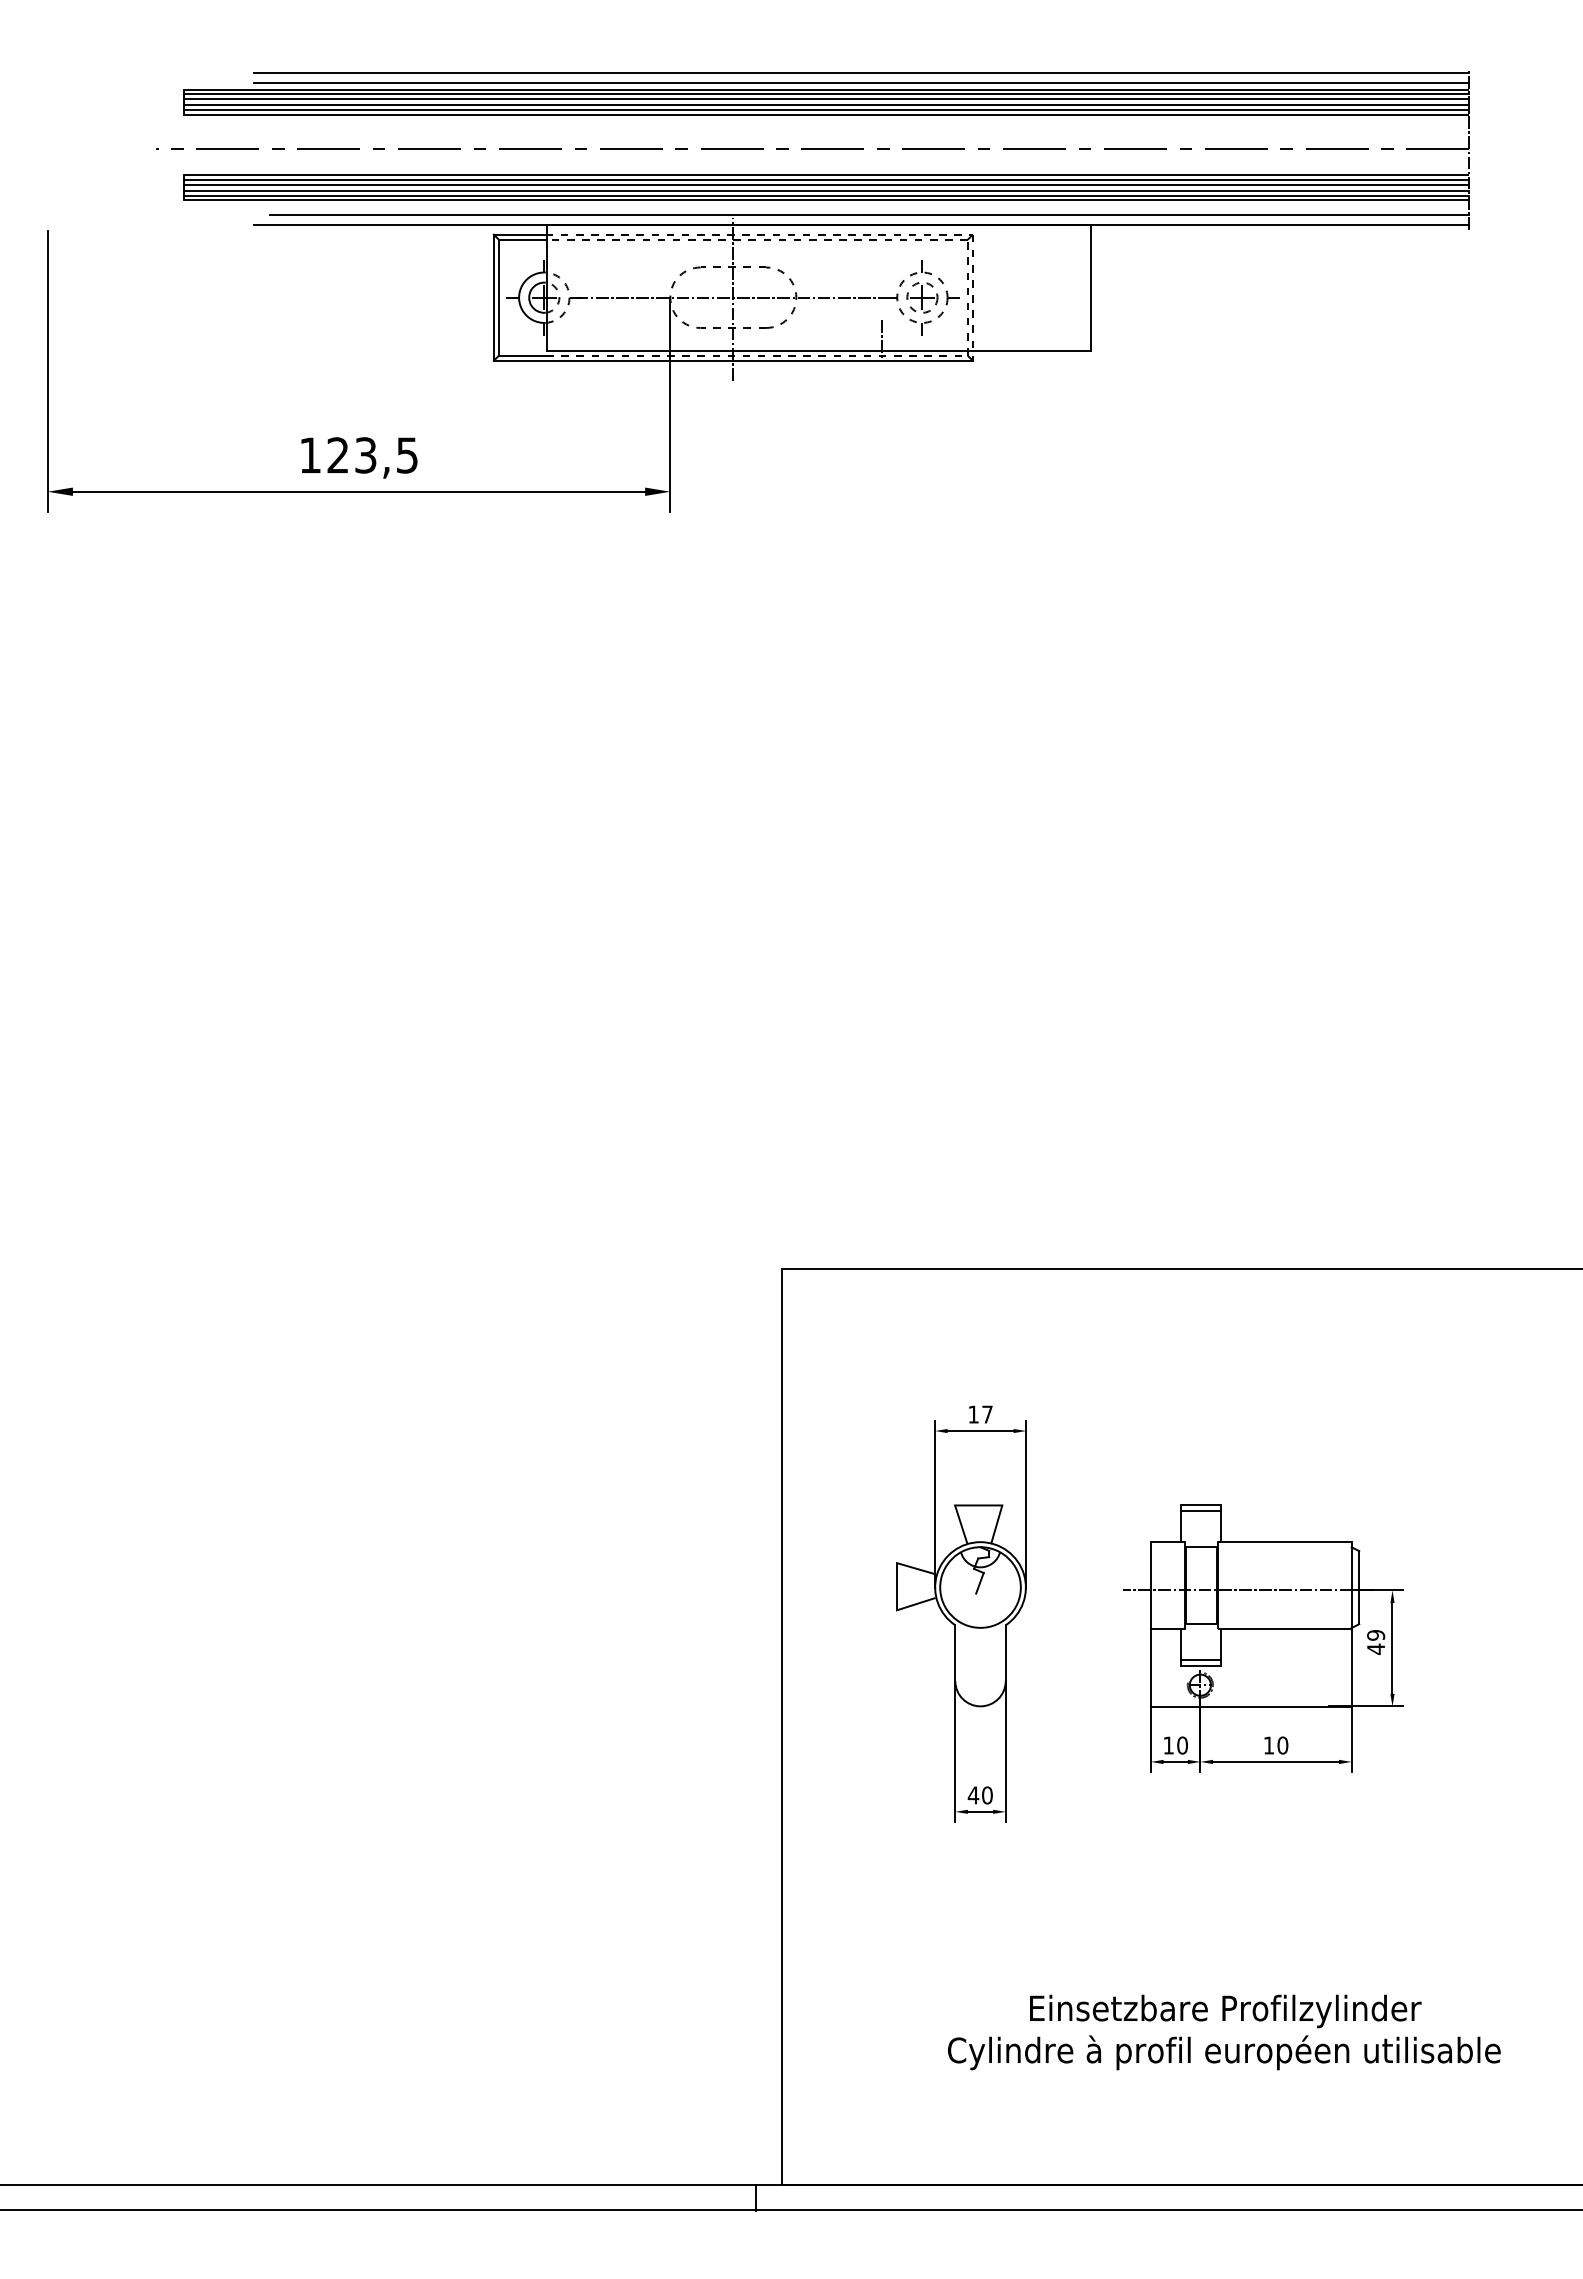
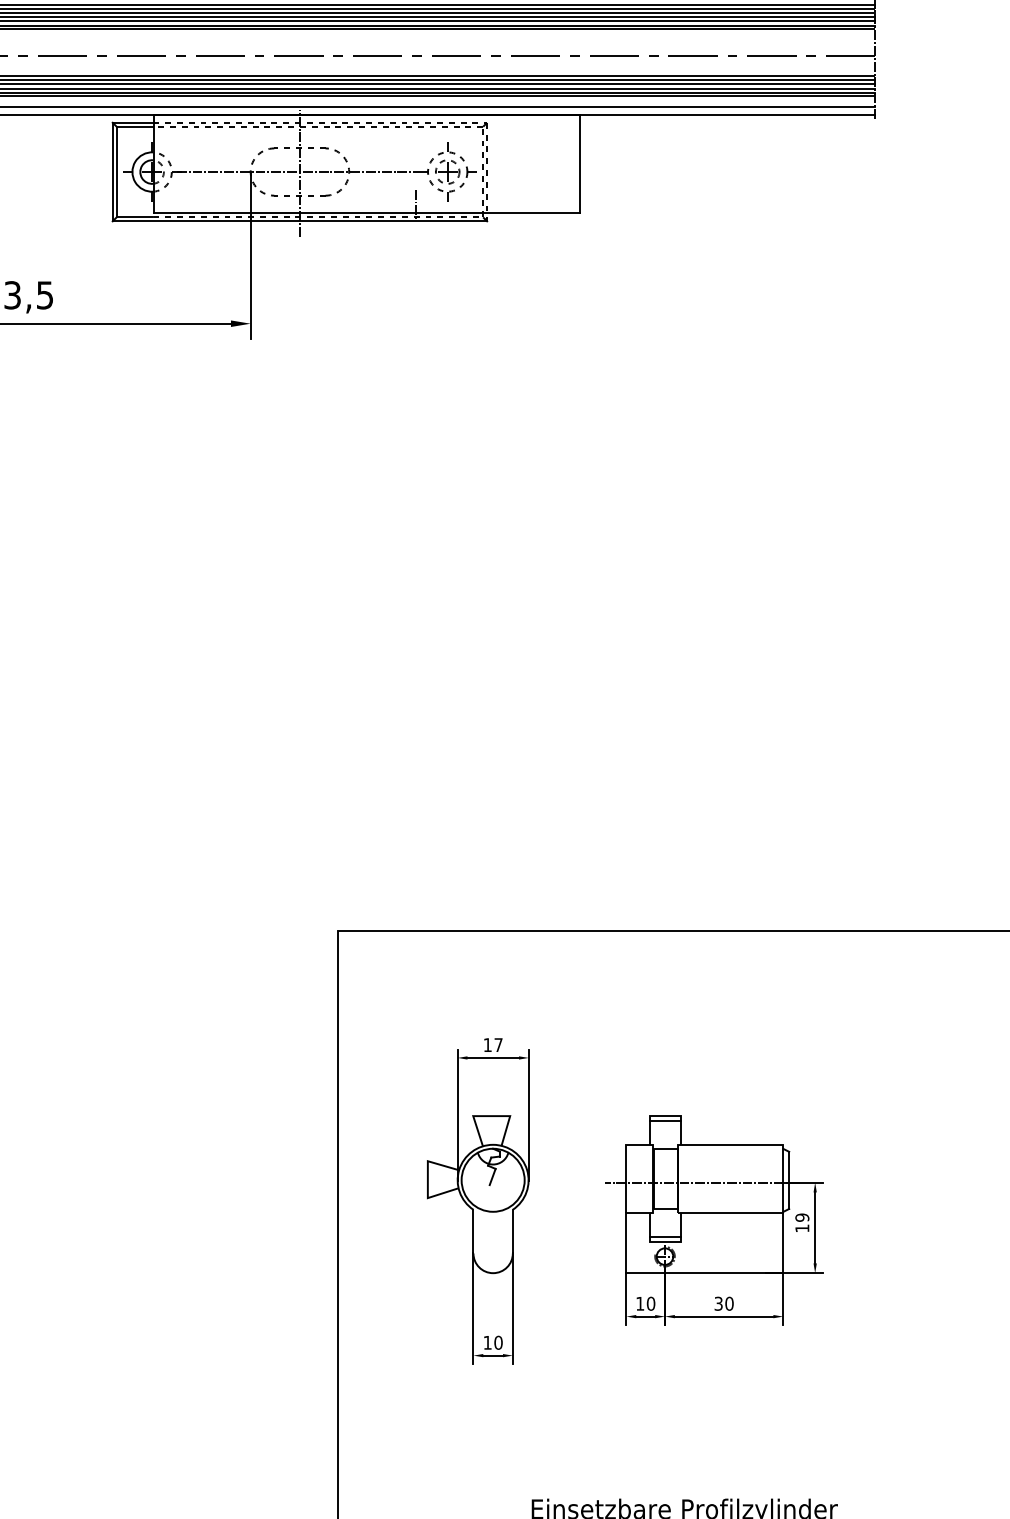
text: (1375, 1648) -> (801, 1227), 49 -> 19
text: (1268, 1745) -> (718, 1303), 10 -> 30
text: (973, 1795) -> (487, 1342), 40 -> 10

